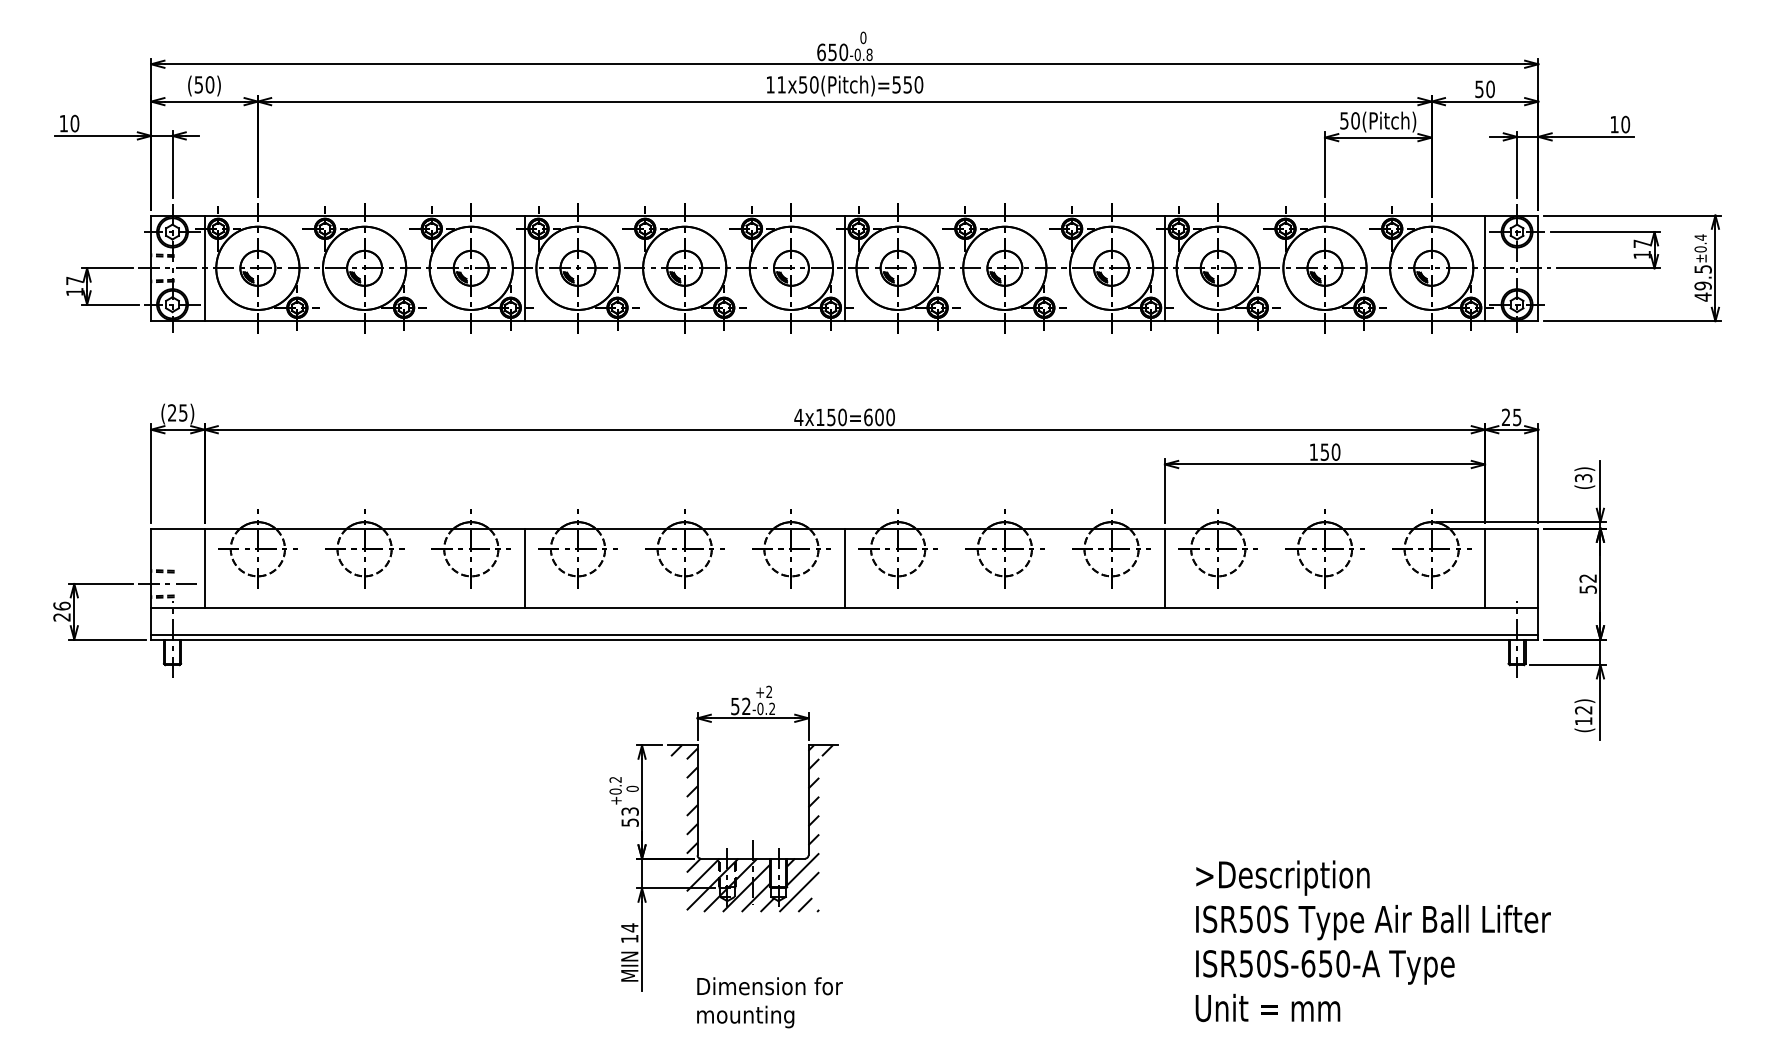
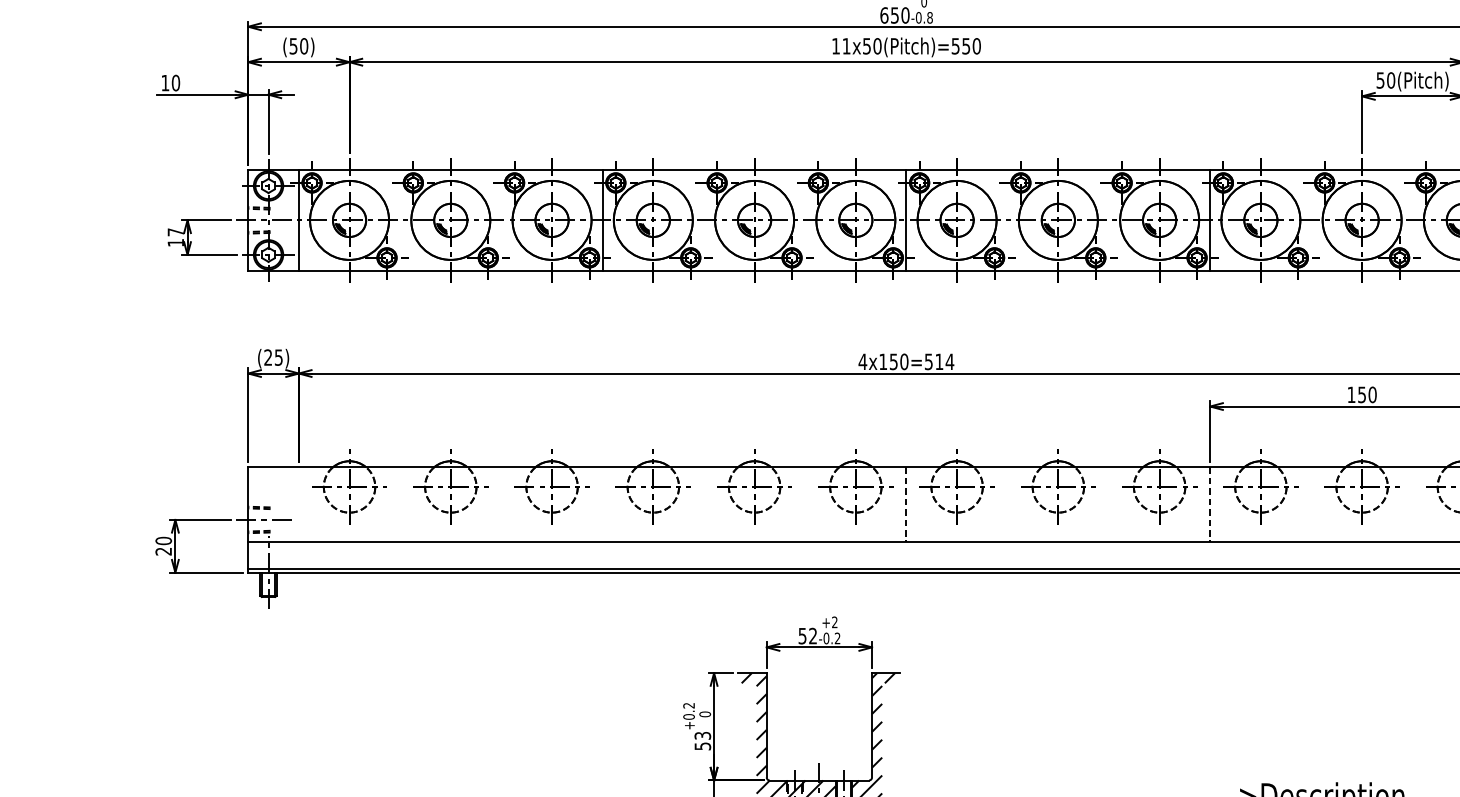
text: (879, 417) -> (939, 361), 4x150=600 -> 4x150=514
line: (204, 567) -> (298, 504), removed
line: (524, 567) -> (602, 504), removed
line: (844, 568) -> (906, 505), solid -> dashed
line: (1164, 568) -> (1209, 505), solid -> dashed
text: (61, 605) -> (163, 540), 26 -> 20

